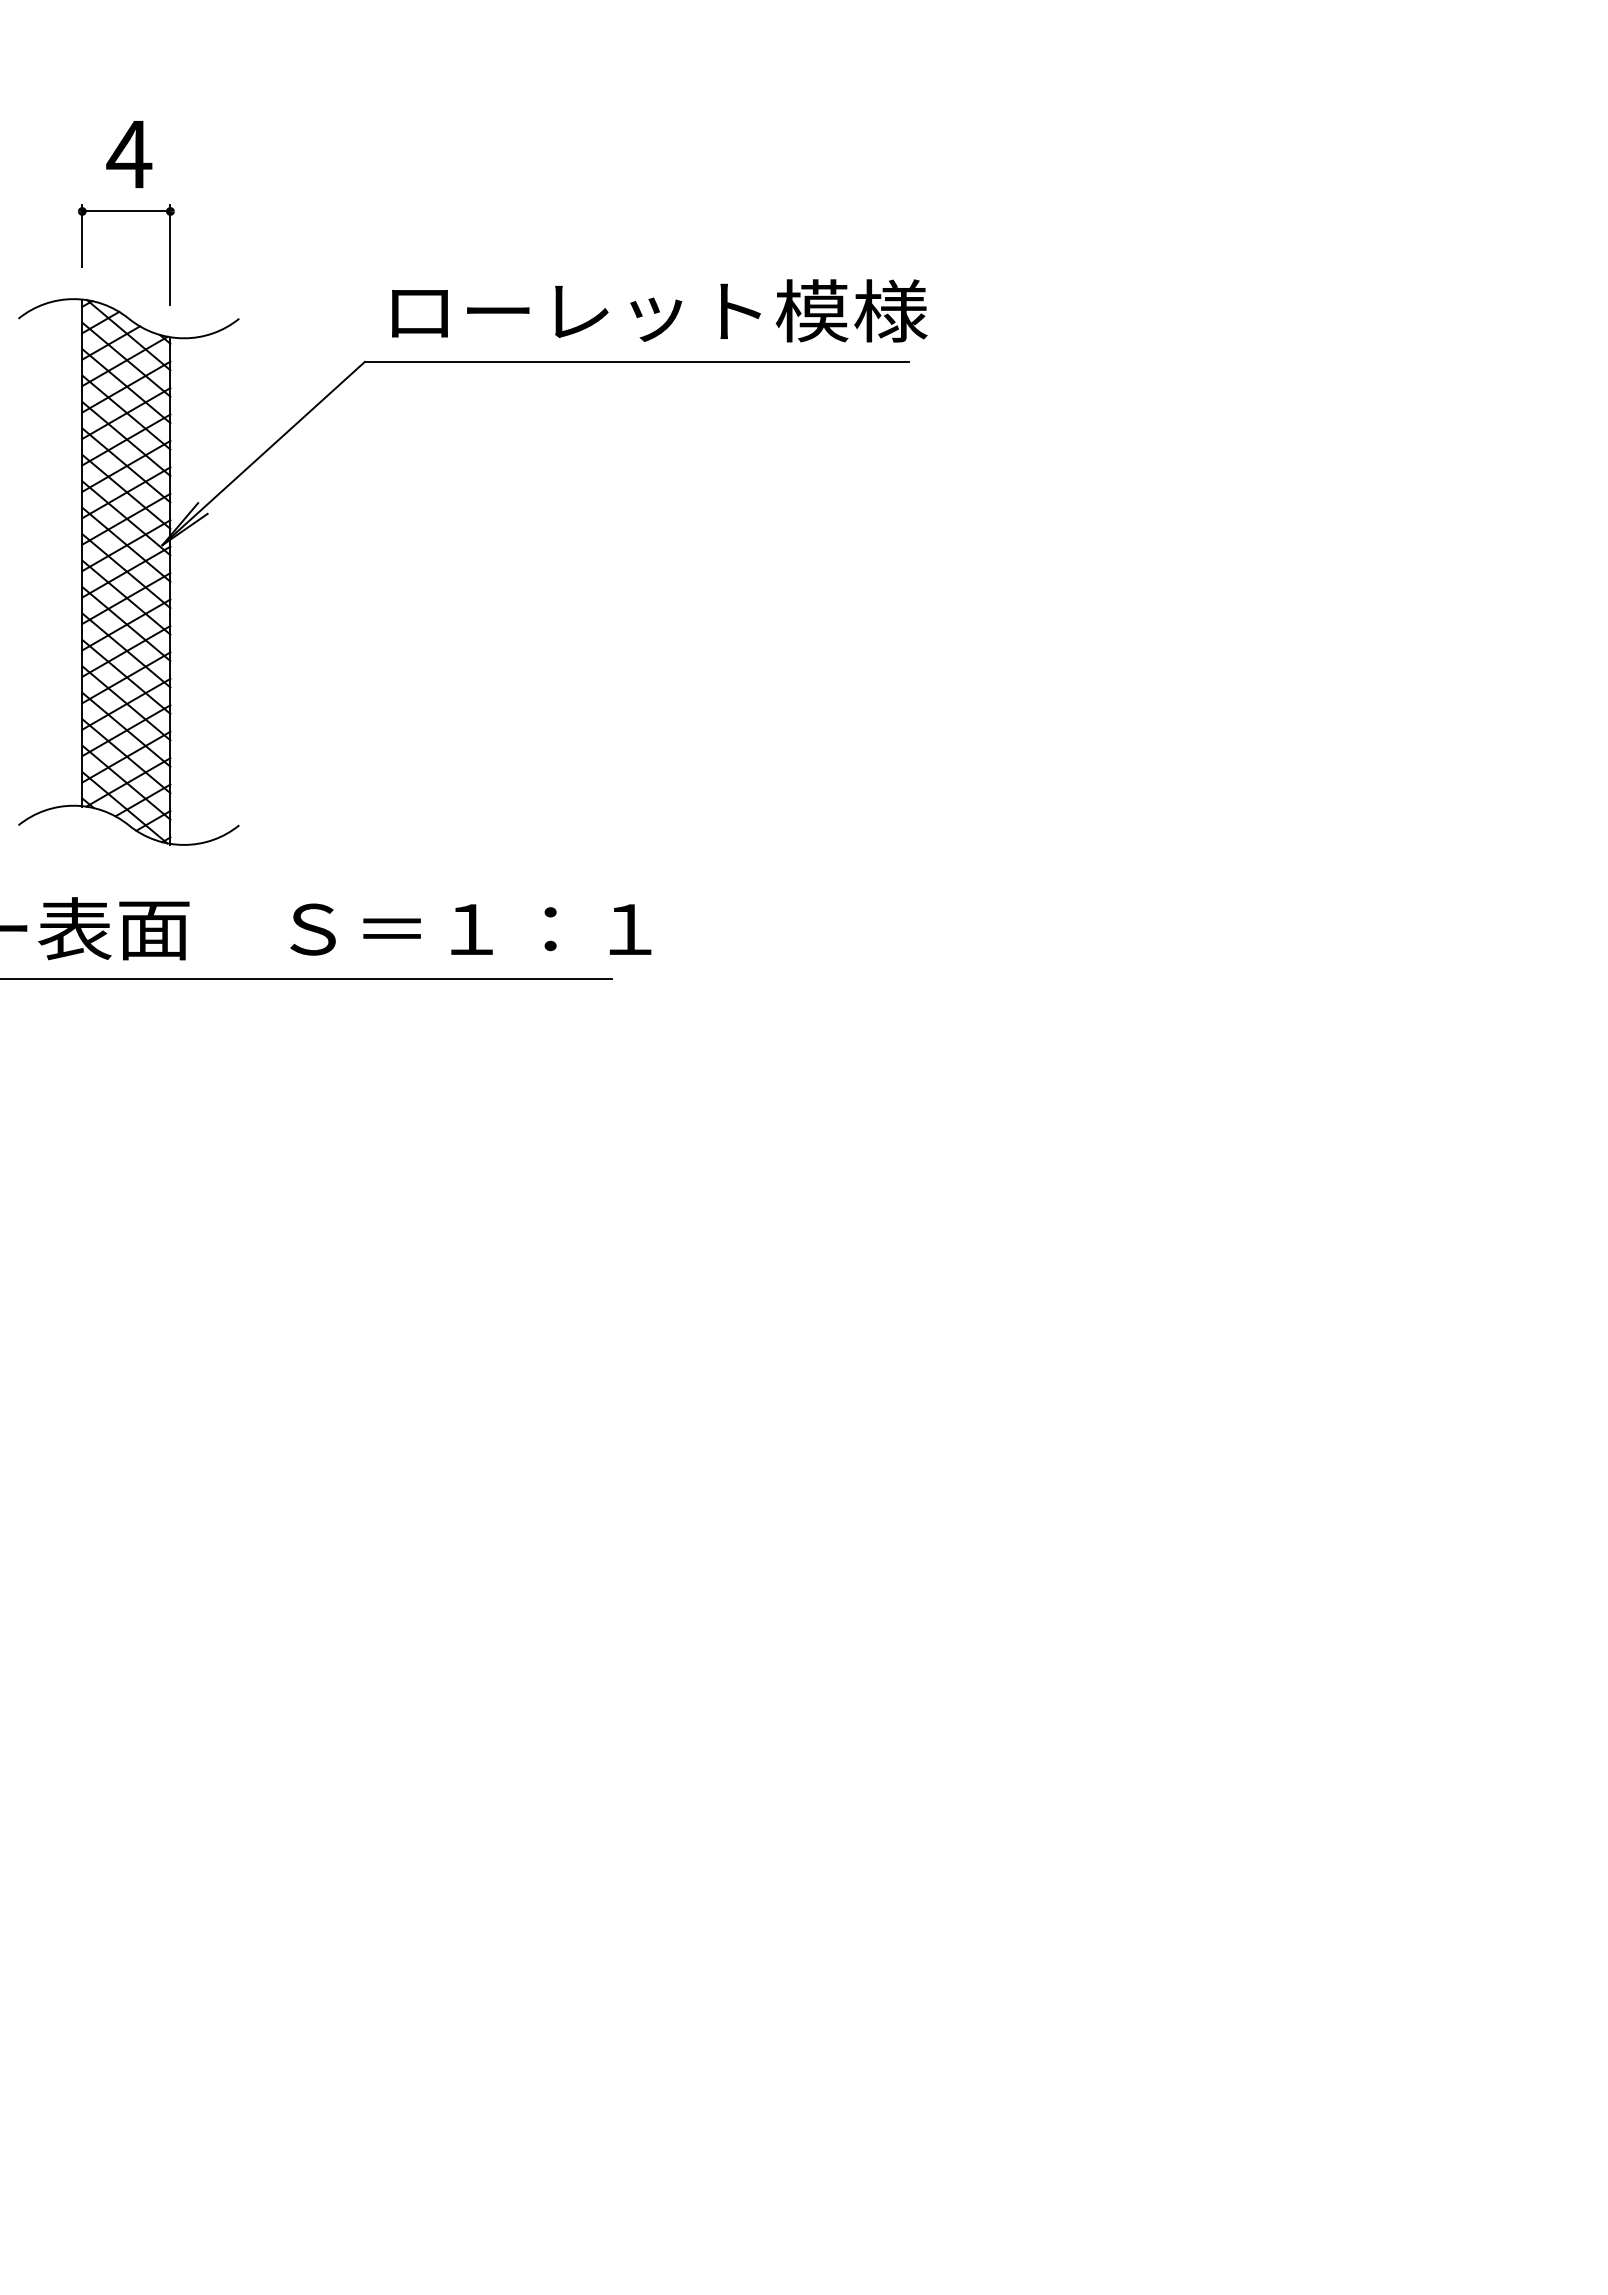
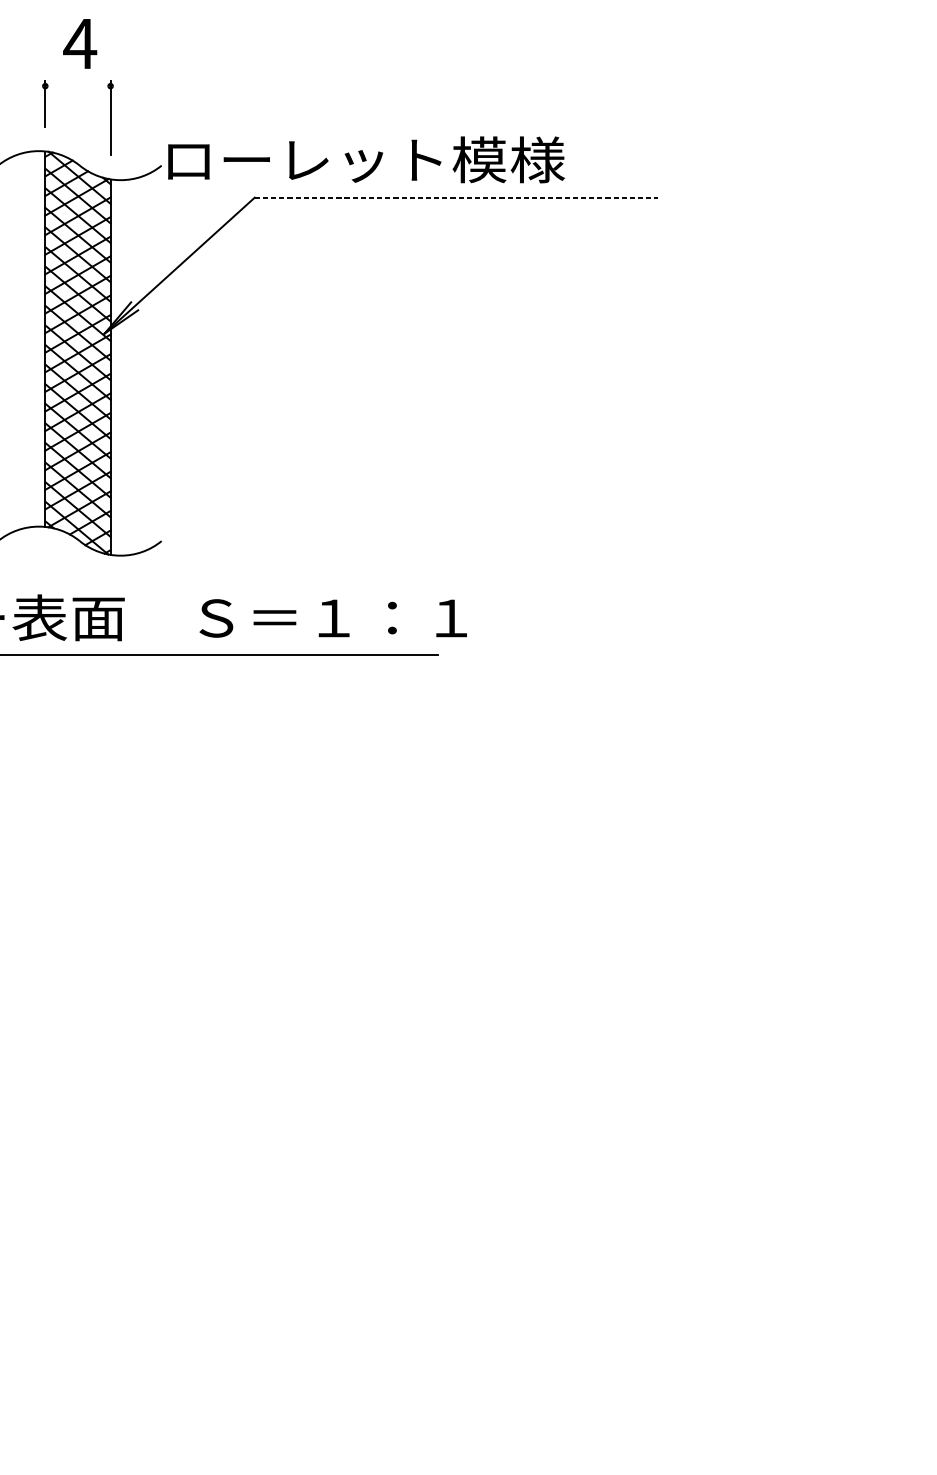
line: (126, 211) -> (78, 86), removed
text: (659, 310) -> (366, 159), moved
line: (637, 361) -> (456, 197), solid -> dashed

